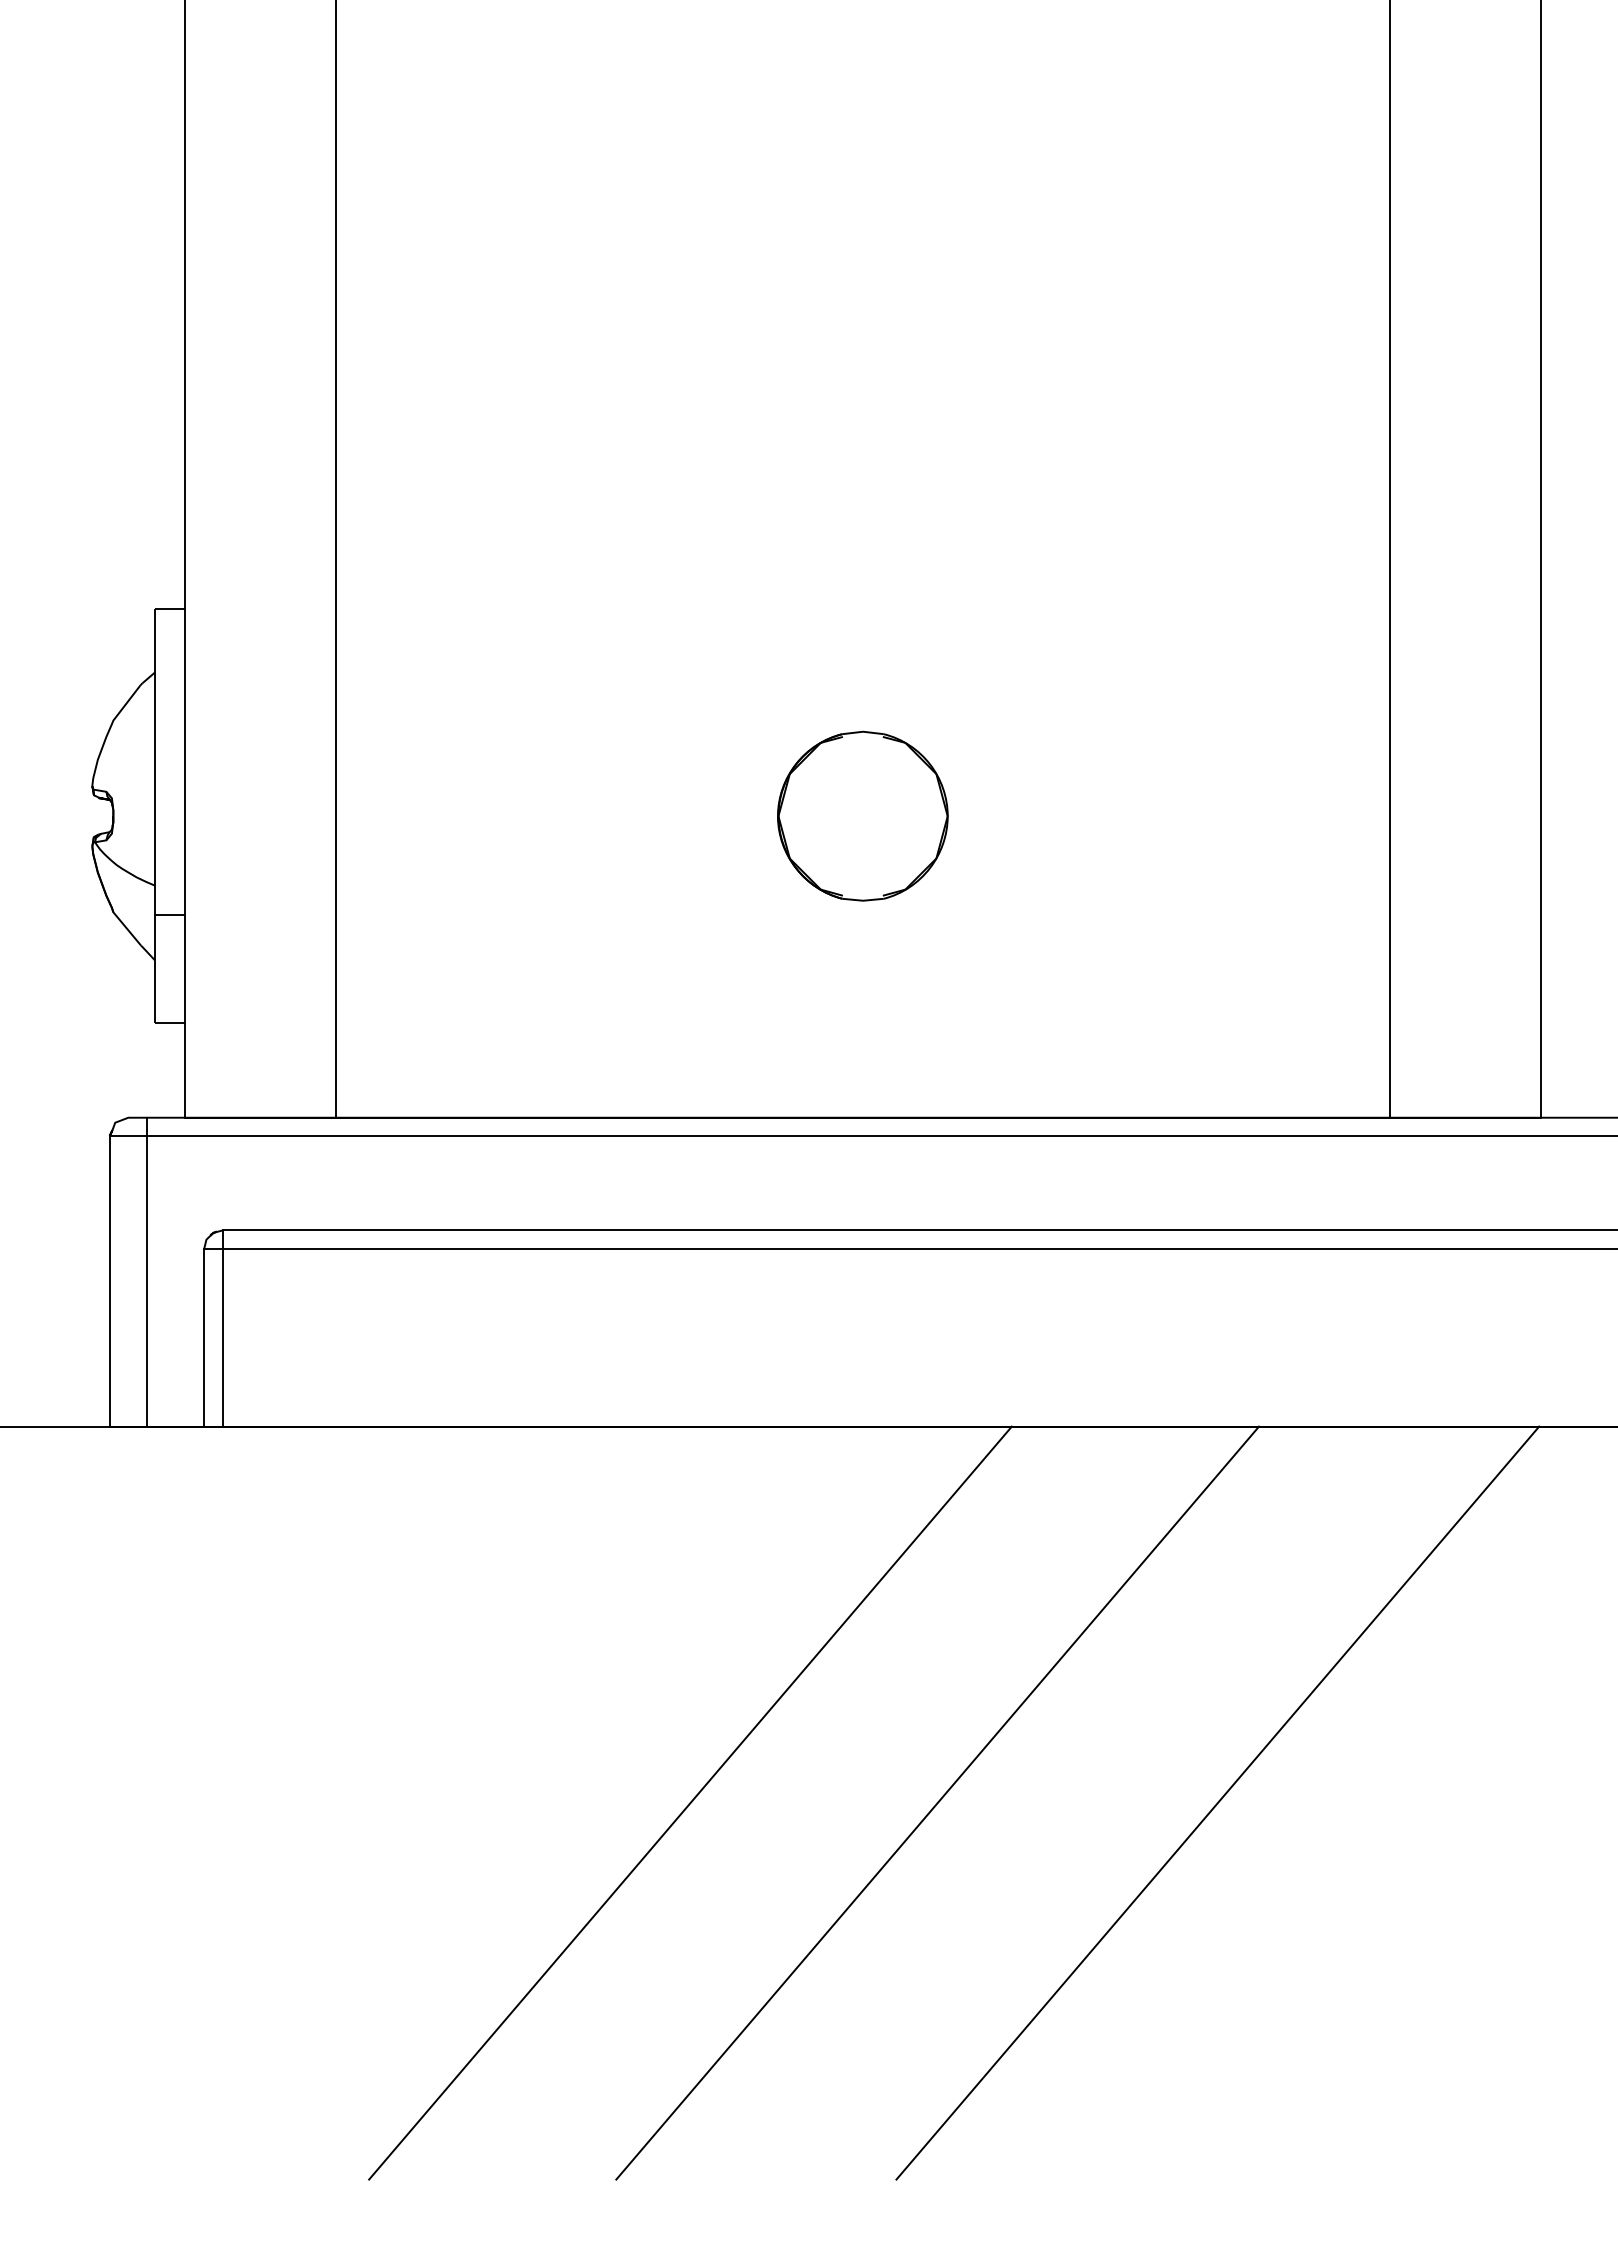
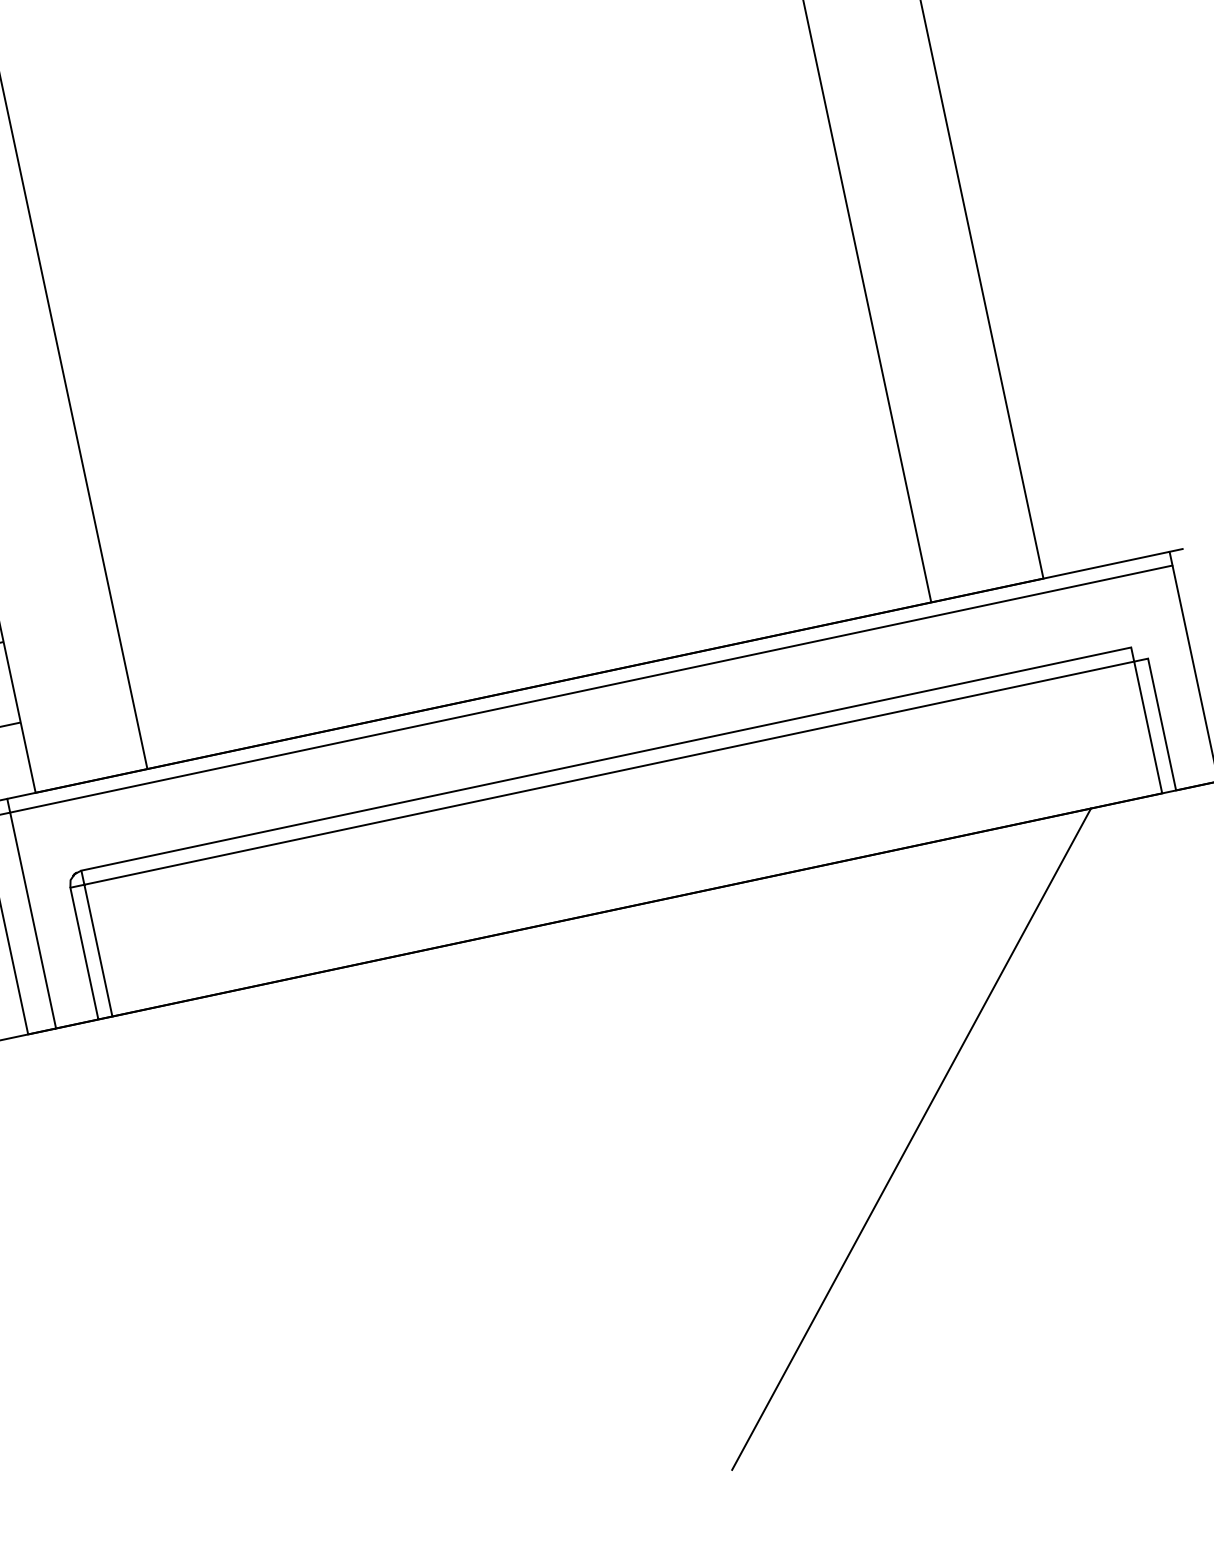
part: (862, 815) -> (491, 461), removed
line: (690, 1802) -> (519, 1222), removed
line: (937, 1802) -> (703, 1183), removed

